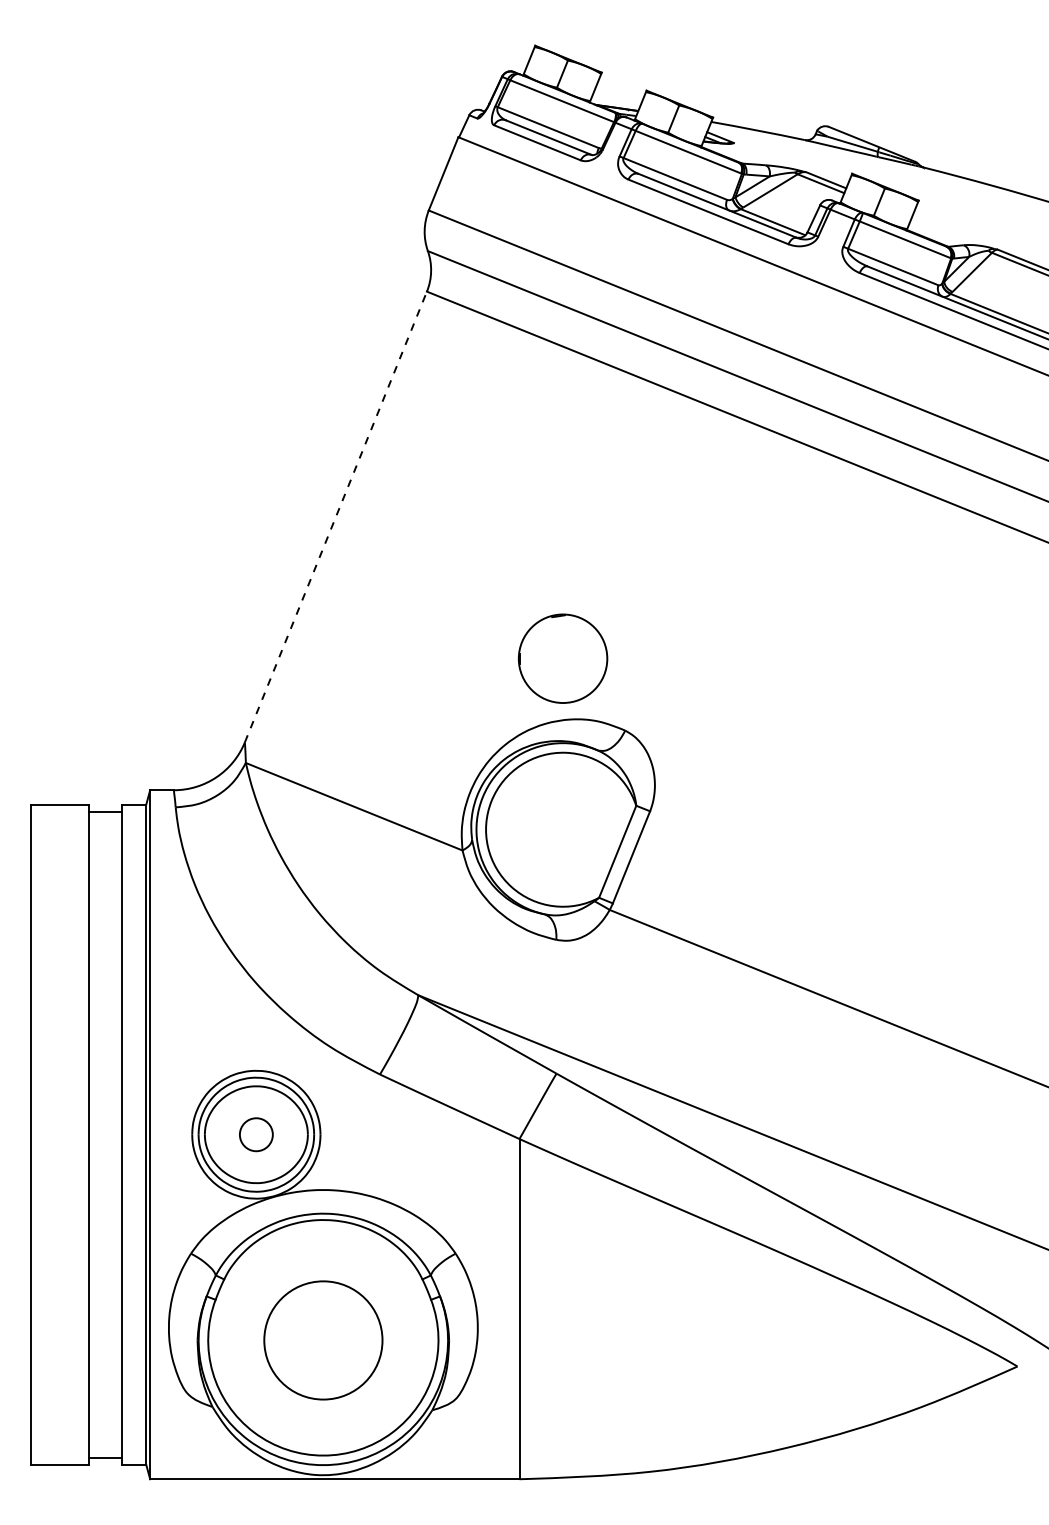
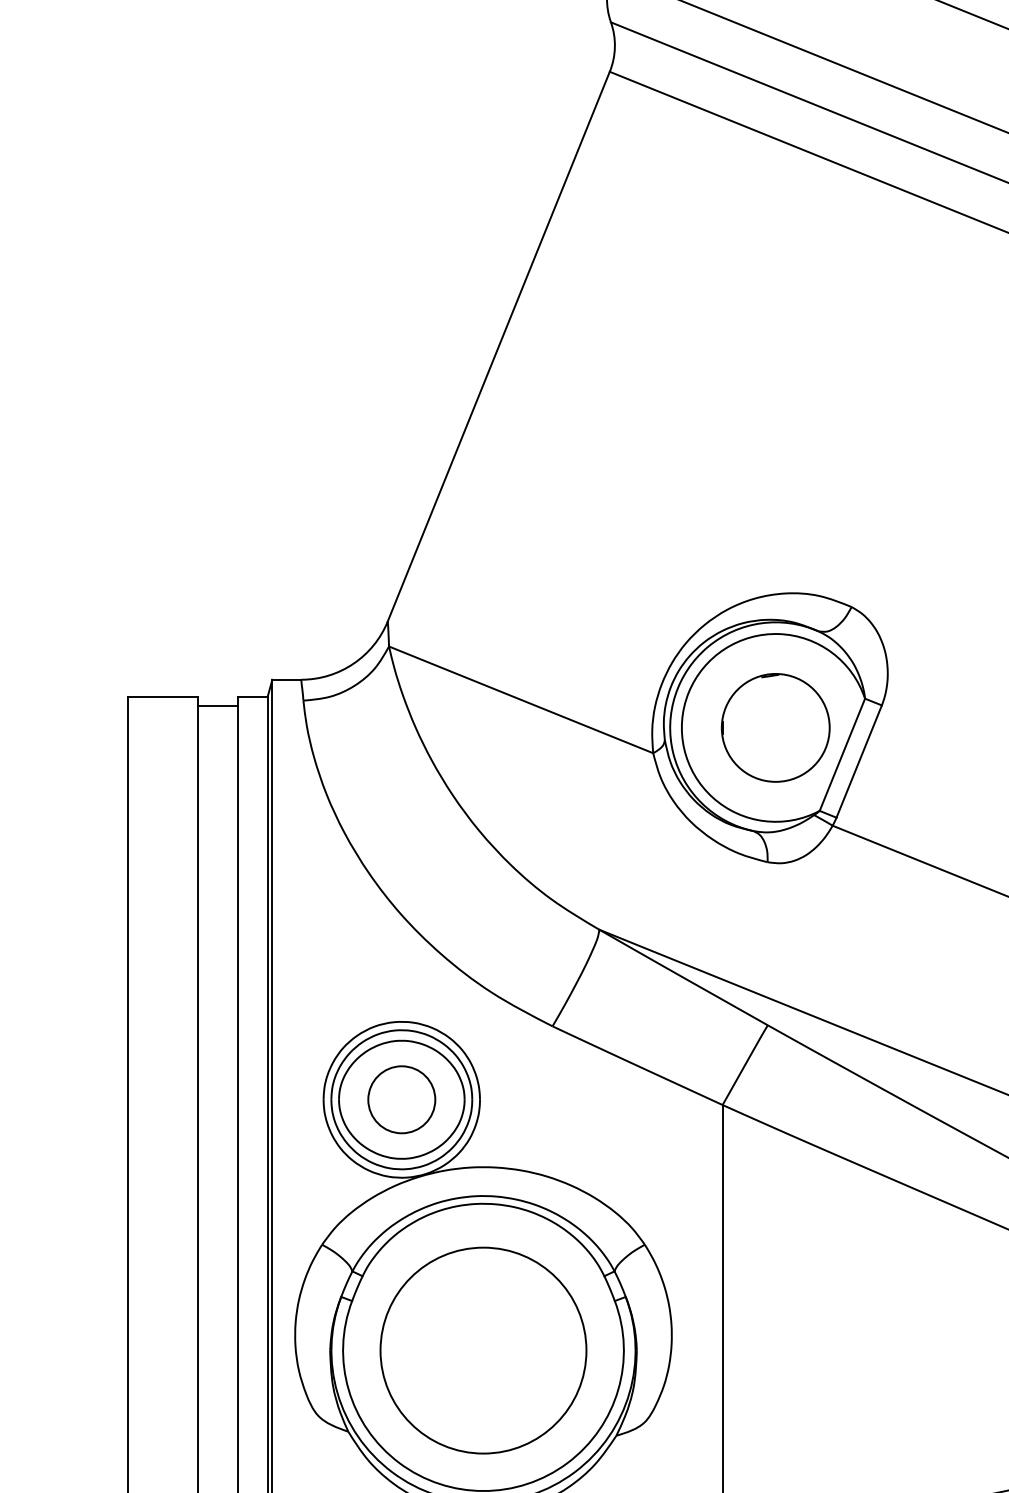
line: (336, 516) -> (499, 345), dashed -> solid
part: (562, 658) -> (775, 727), moved
circle: (255, 1134) -> (400, 1099), size x1.67
circle: (323, 1340) -> (483, 1350), size x1.43

